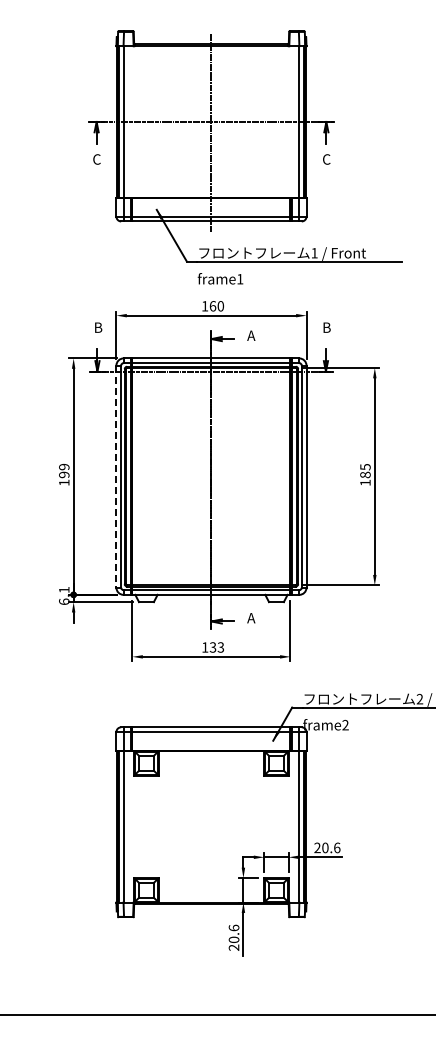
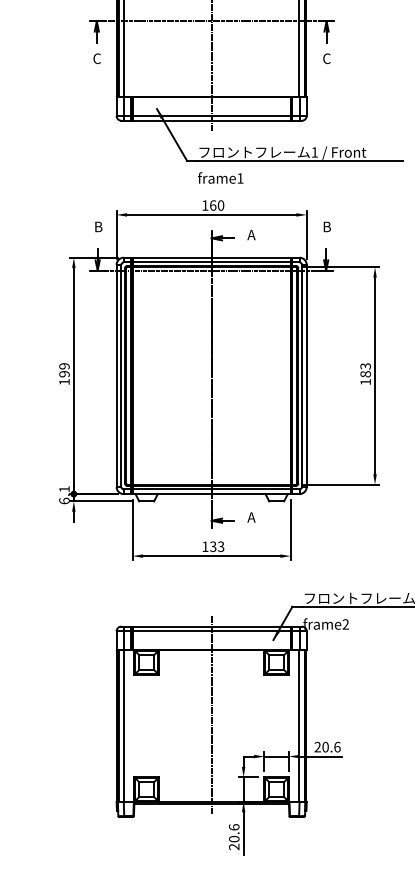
text: (365, 466) -> (365, 365), 185 -> 183
line: (116, 477) -> (116, 376), dashed -> solid
line: (211, 815) -> (211, 714), added

